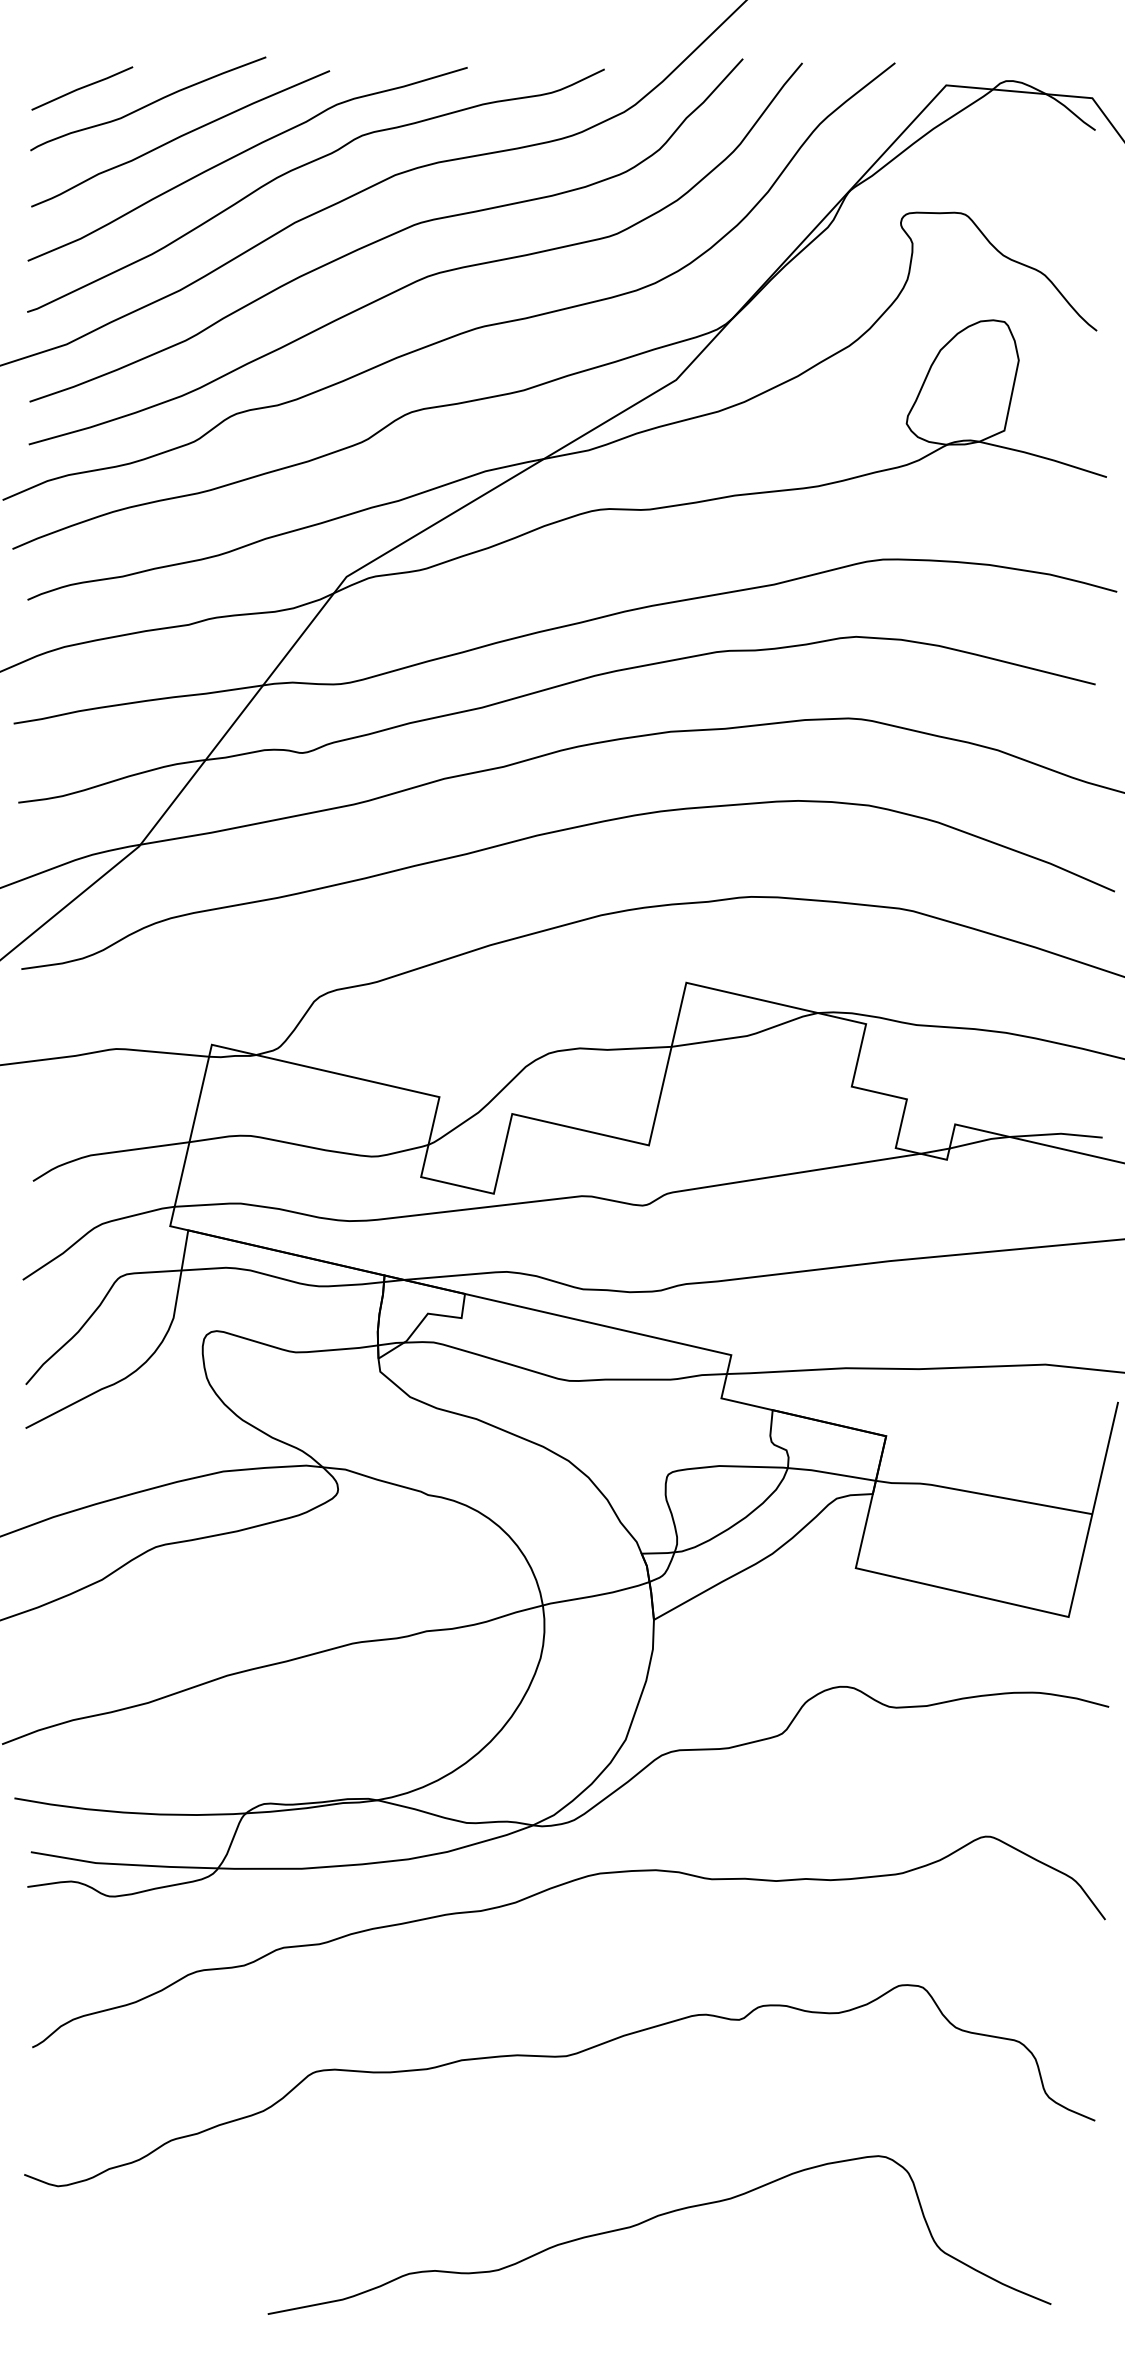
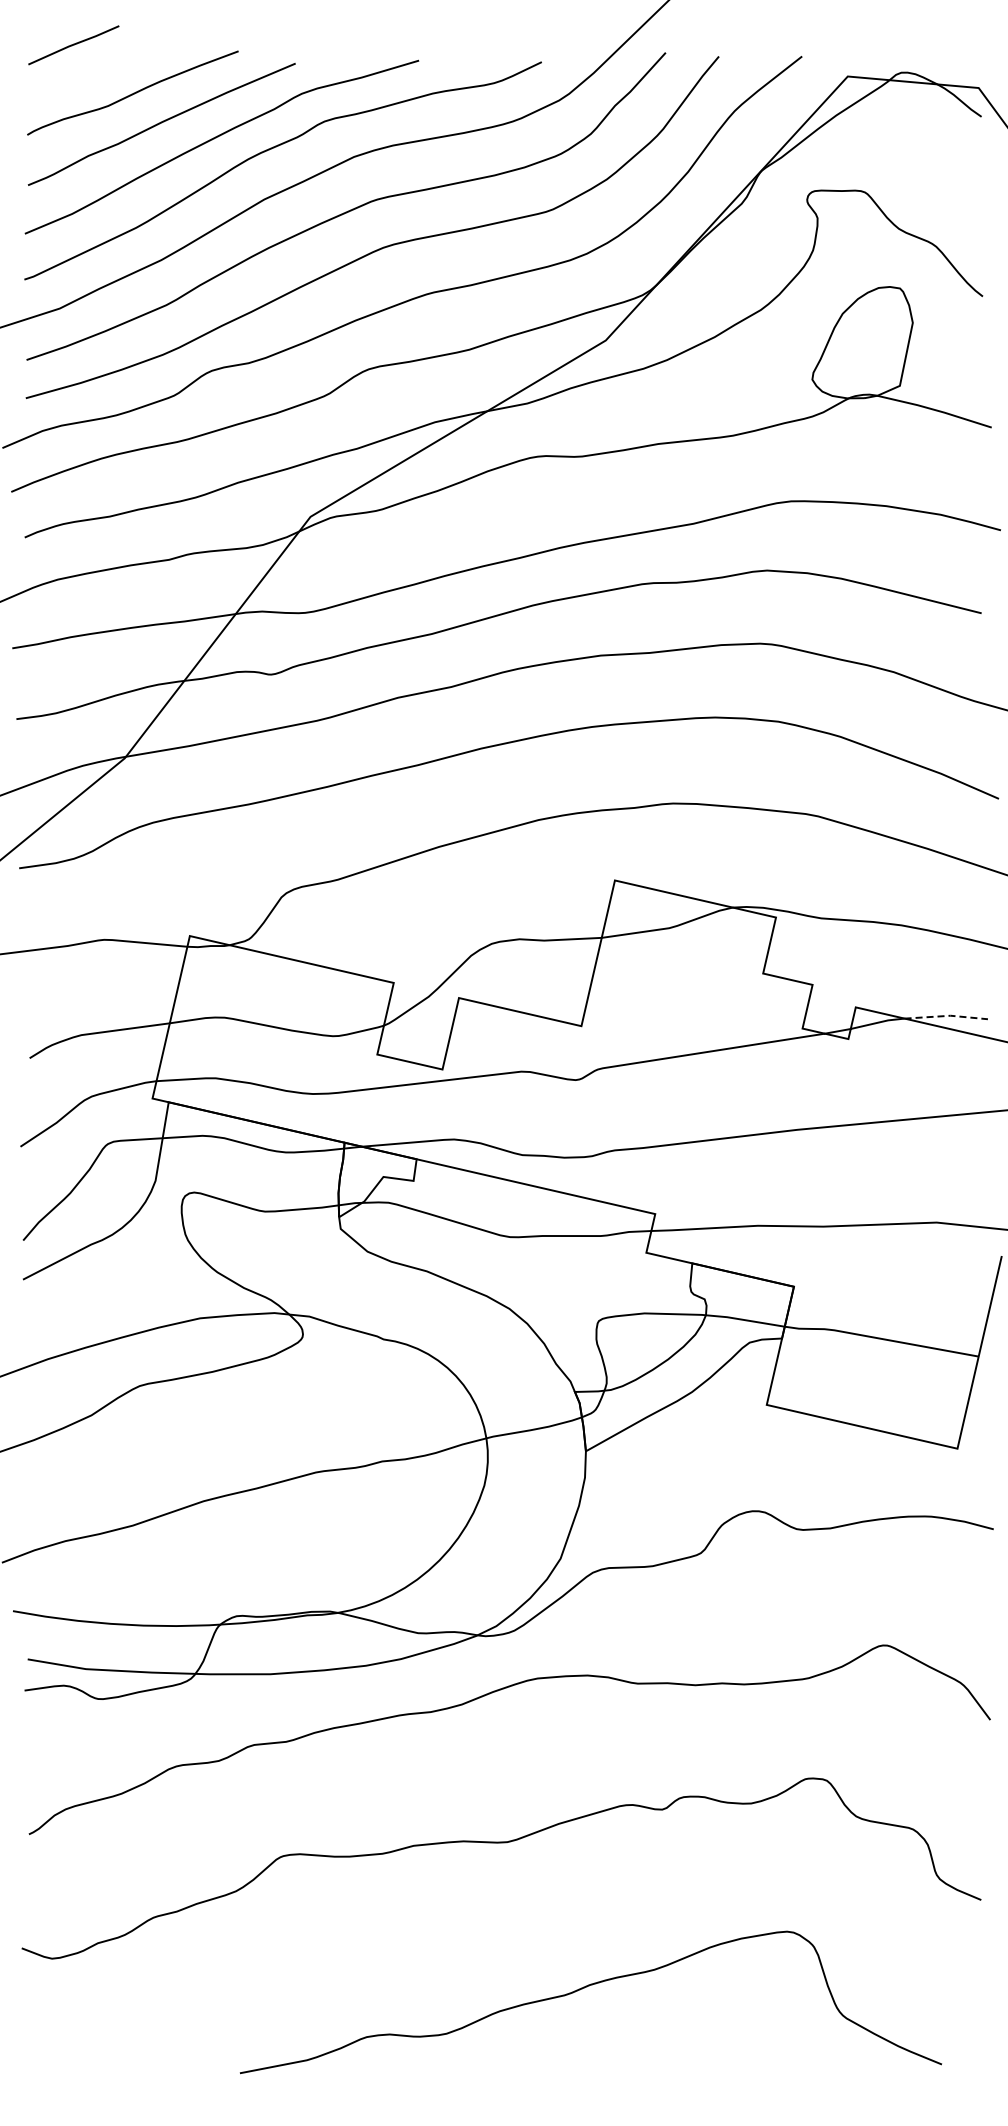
line: (81, 88) -> (73, 45), moved
line: (1056, 1133) -> (946, 1015), solid -> dashed

